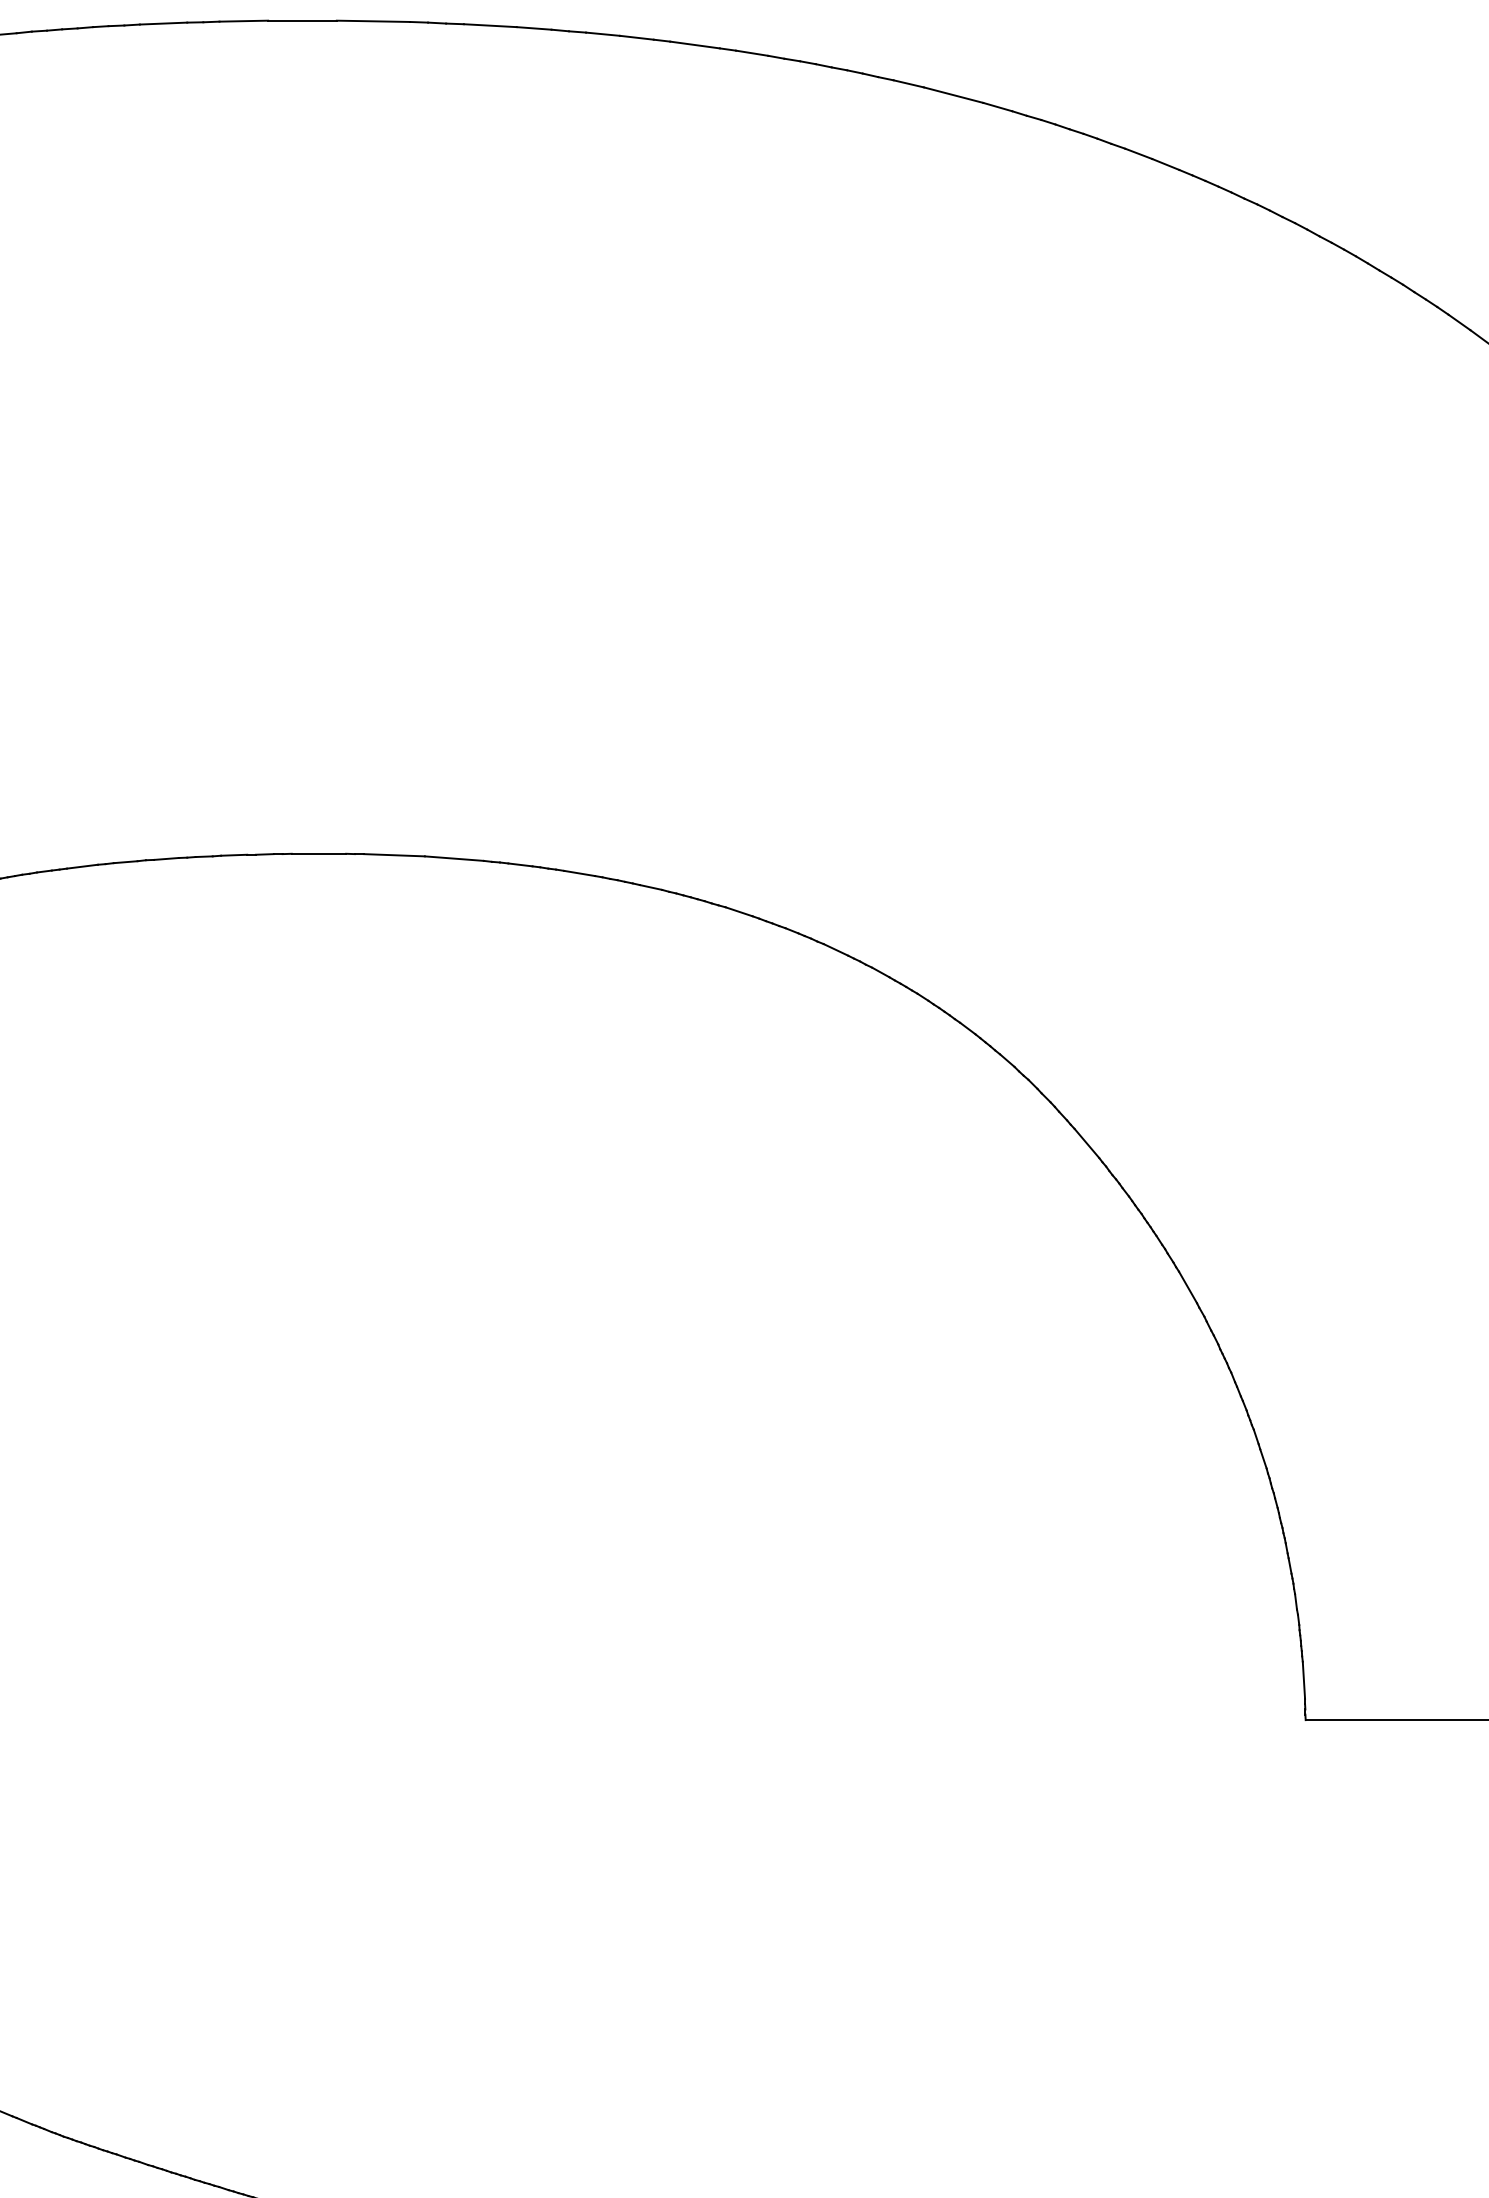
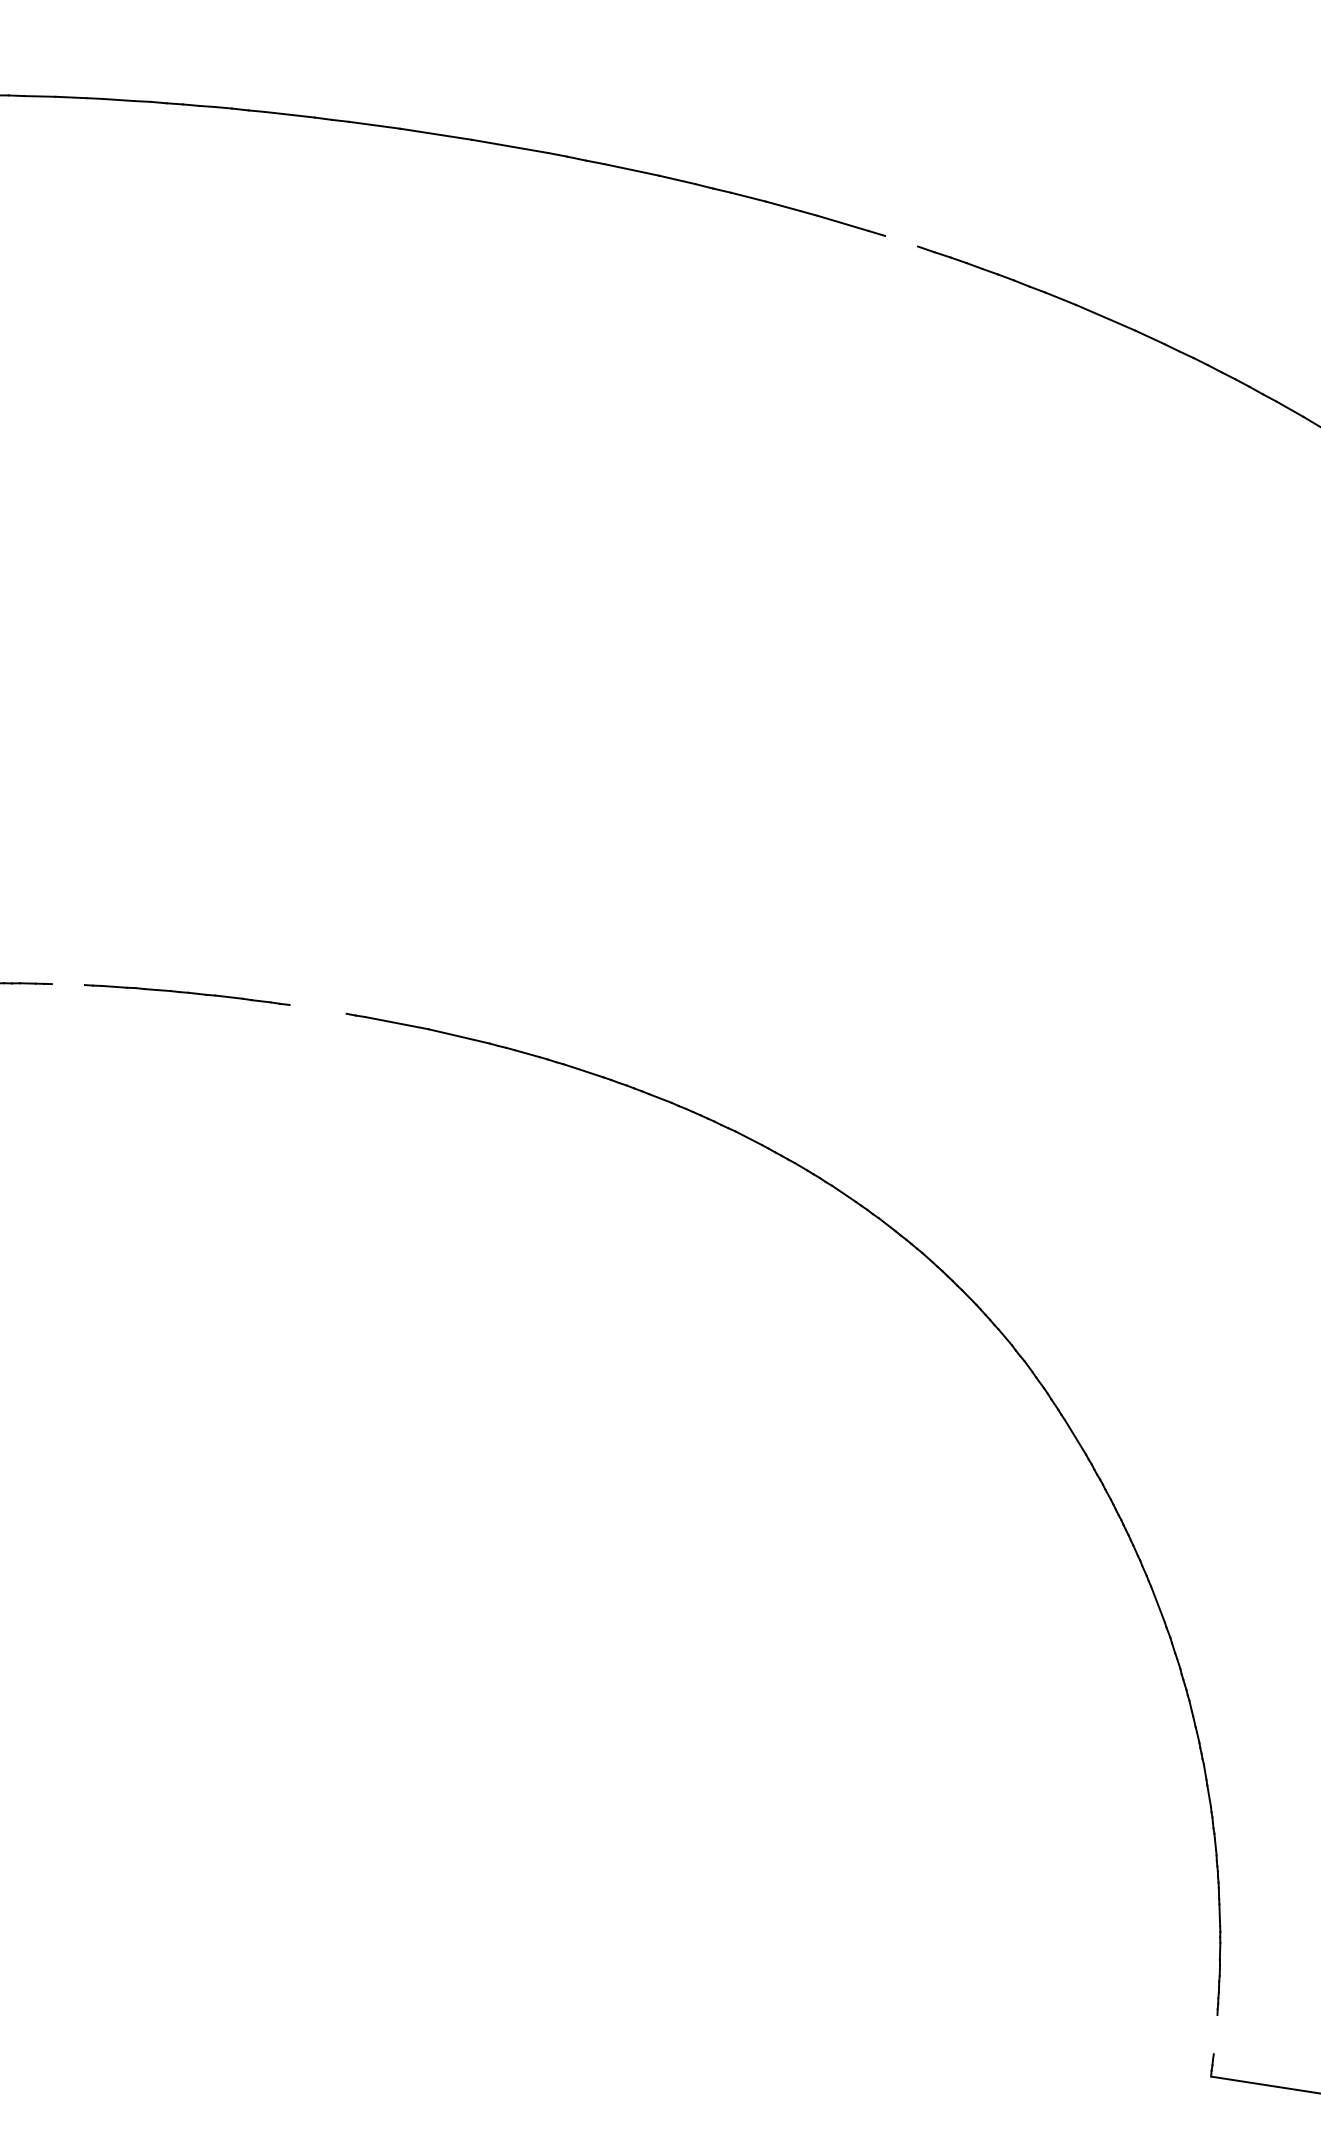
line: (752, 52) -> (902, 240), removed
line: (318, 853) -> (317, 1009), removed
line: (81, 866) -> (67, 984), removed
line: (1303, 1679) -> (1215, 2033), removed

